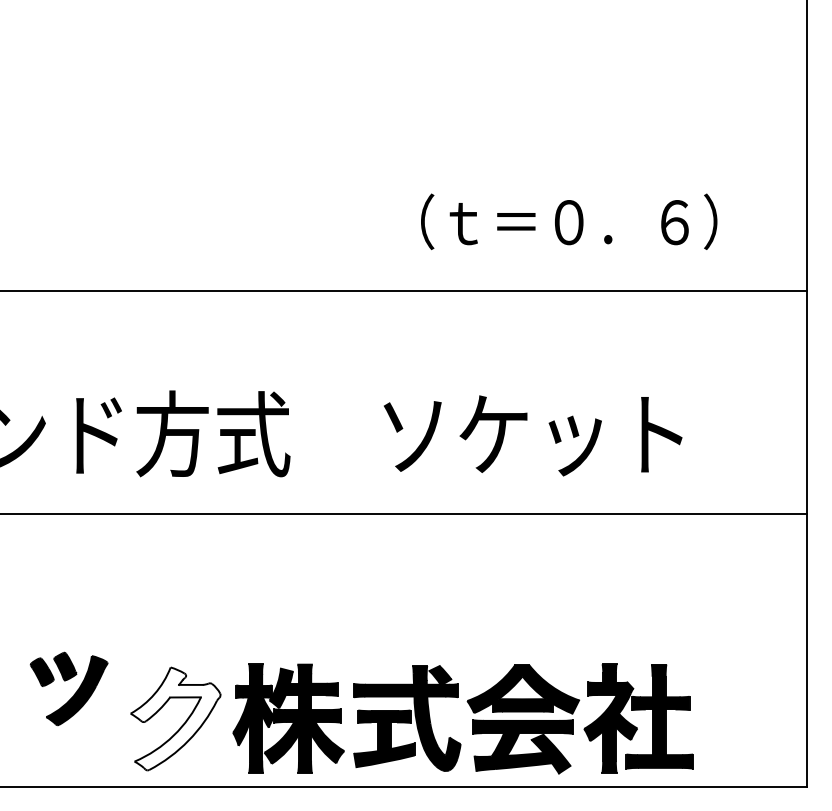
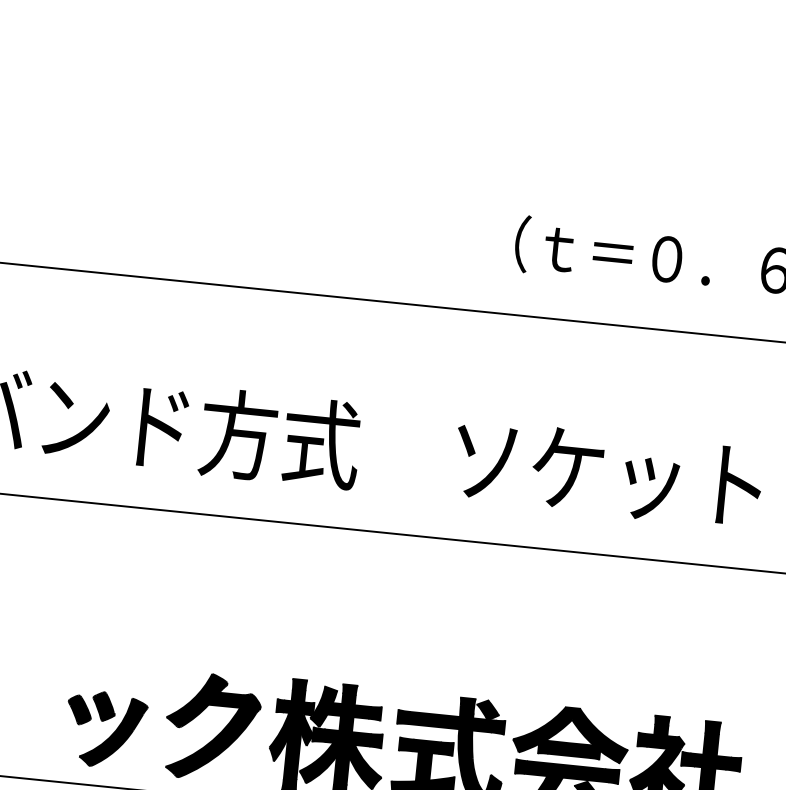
part: (65, 681) -> (102, 721), moved
fill: (175, 718) -> (211, 726), added

